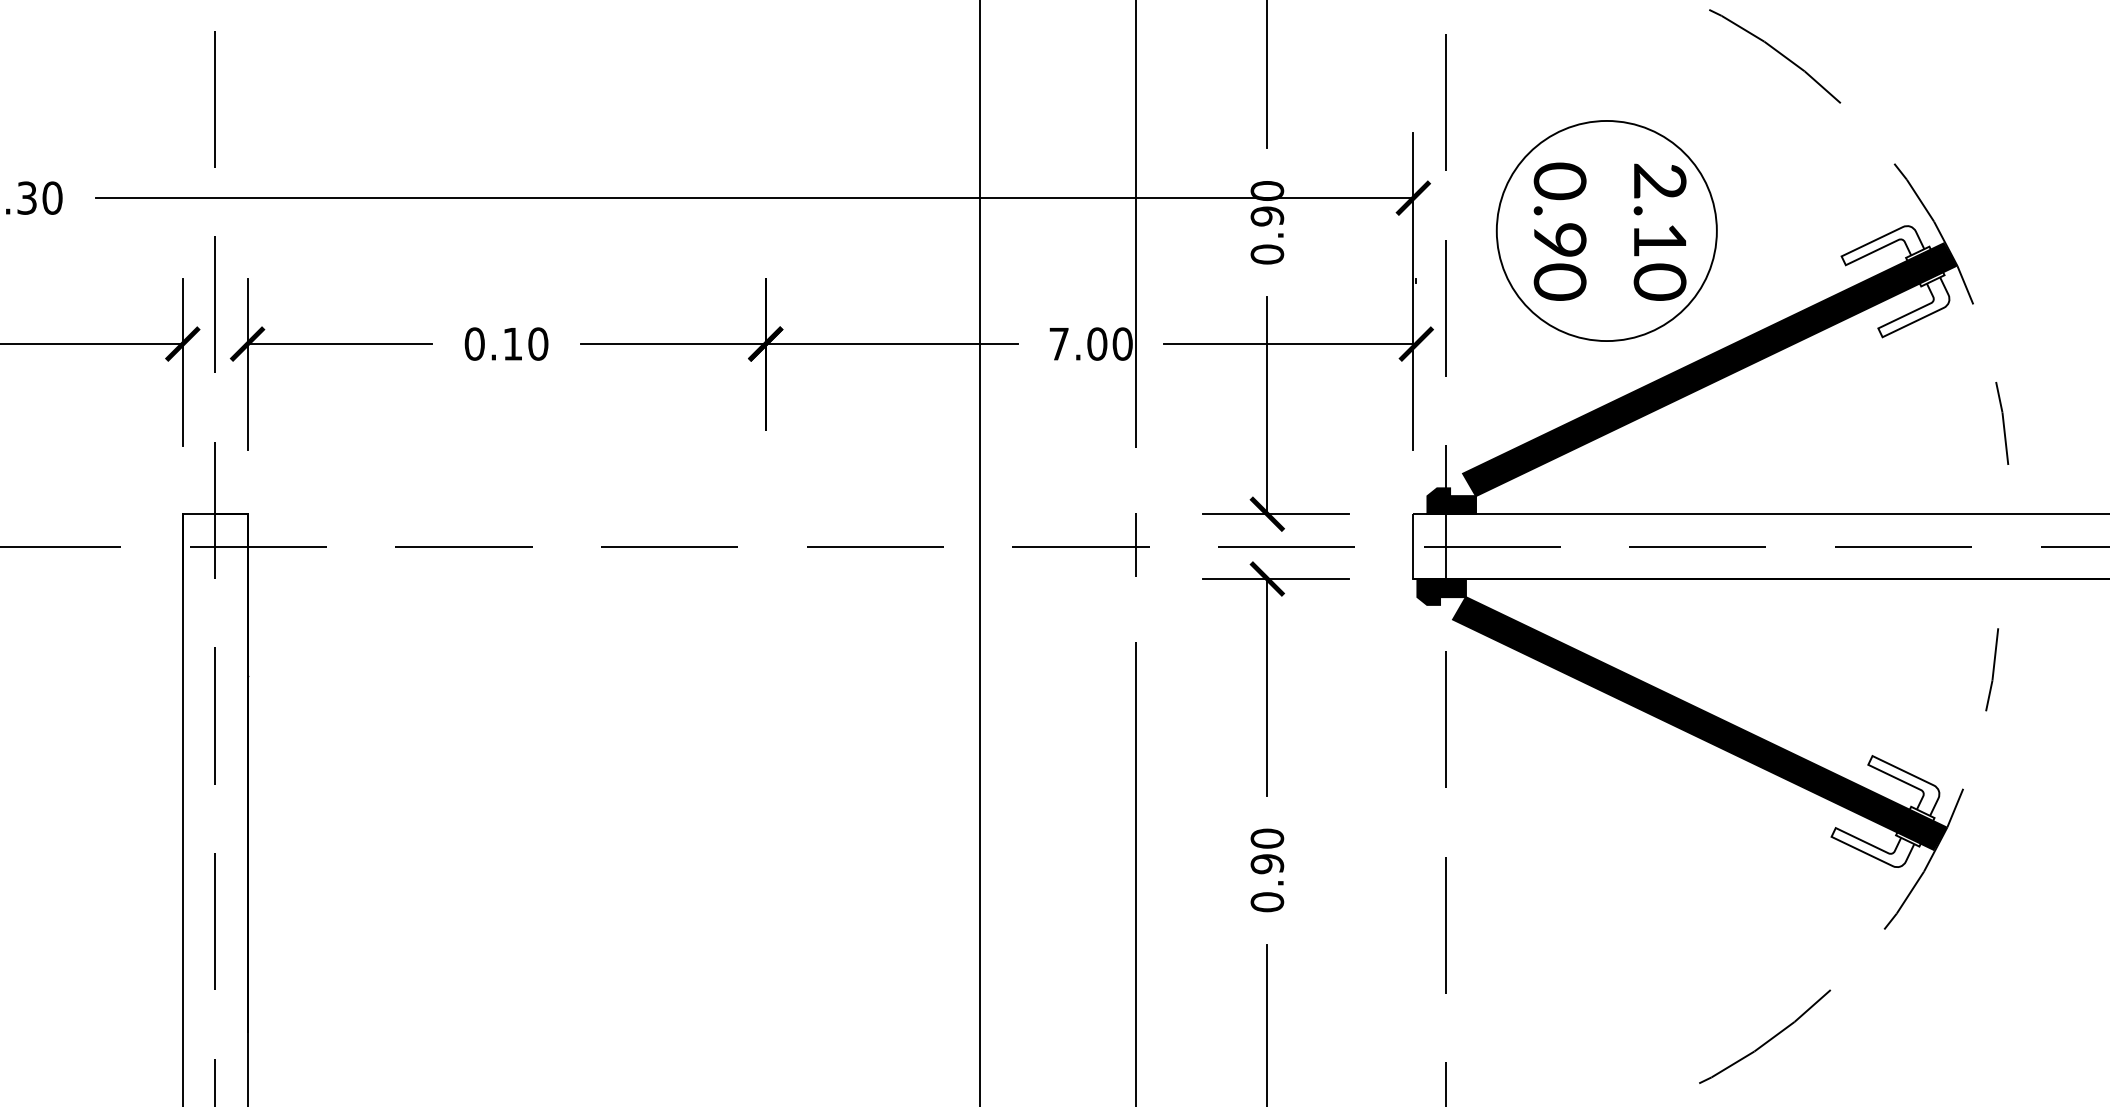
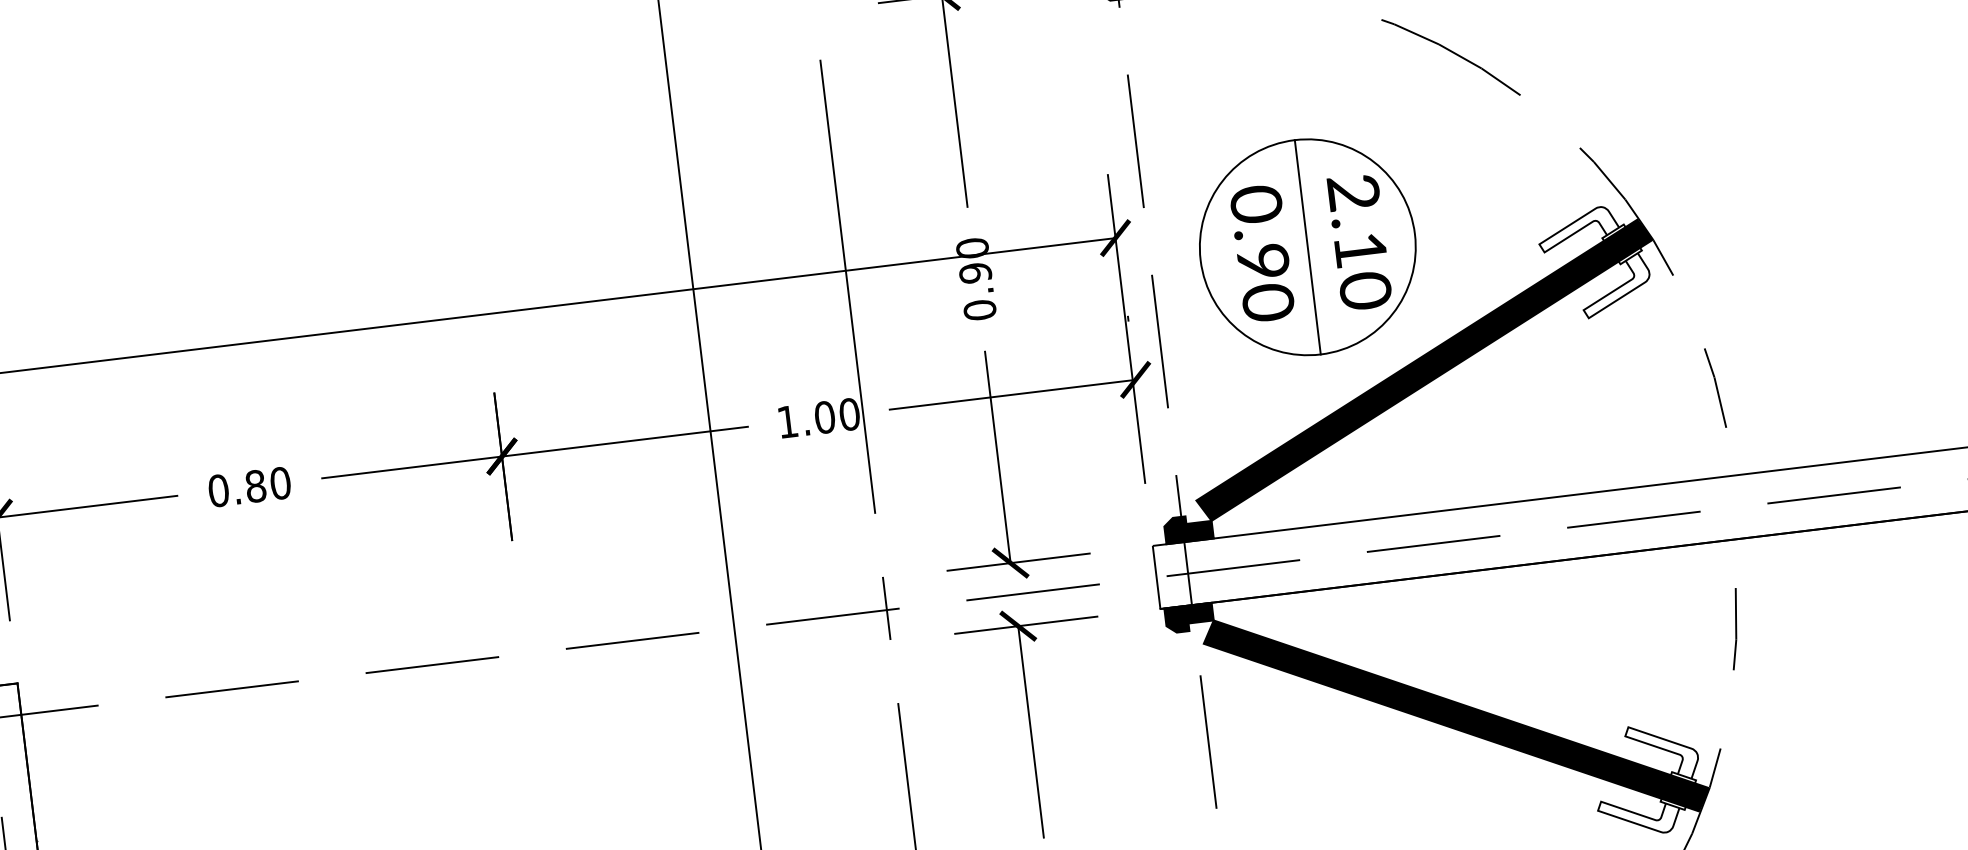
line: (1606, 230) -> (1307, 246), added
text: (512, 343) -> (255, 485), 0.10 -> 0.80
text: (1058, 344) -> (787, 422), 7.00 -> 1.00

